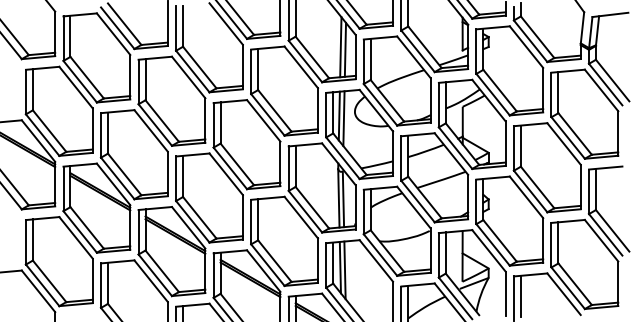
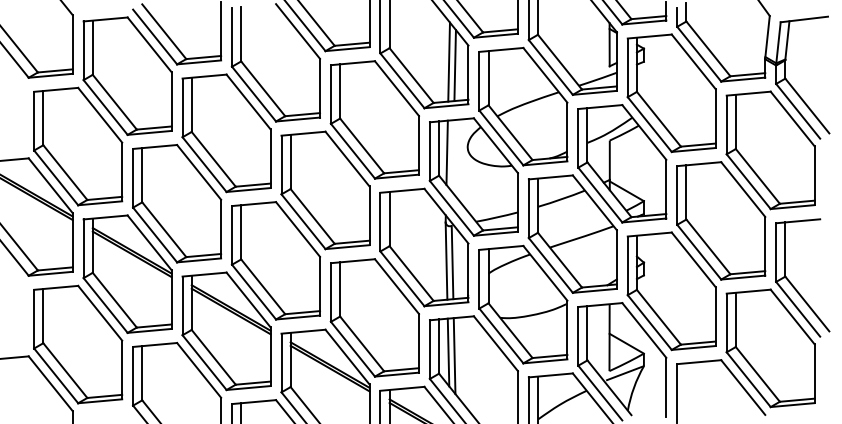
line: (343, 118) -> (452, 155), removed
line: (520, 295) -> (685, 389), removed

